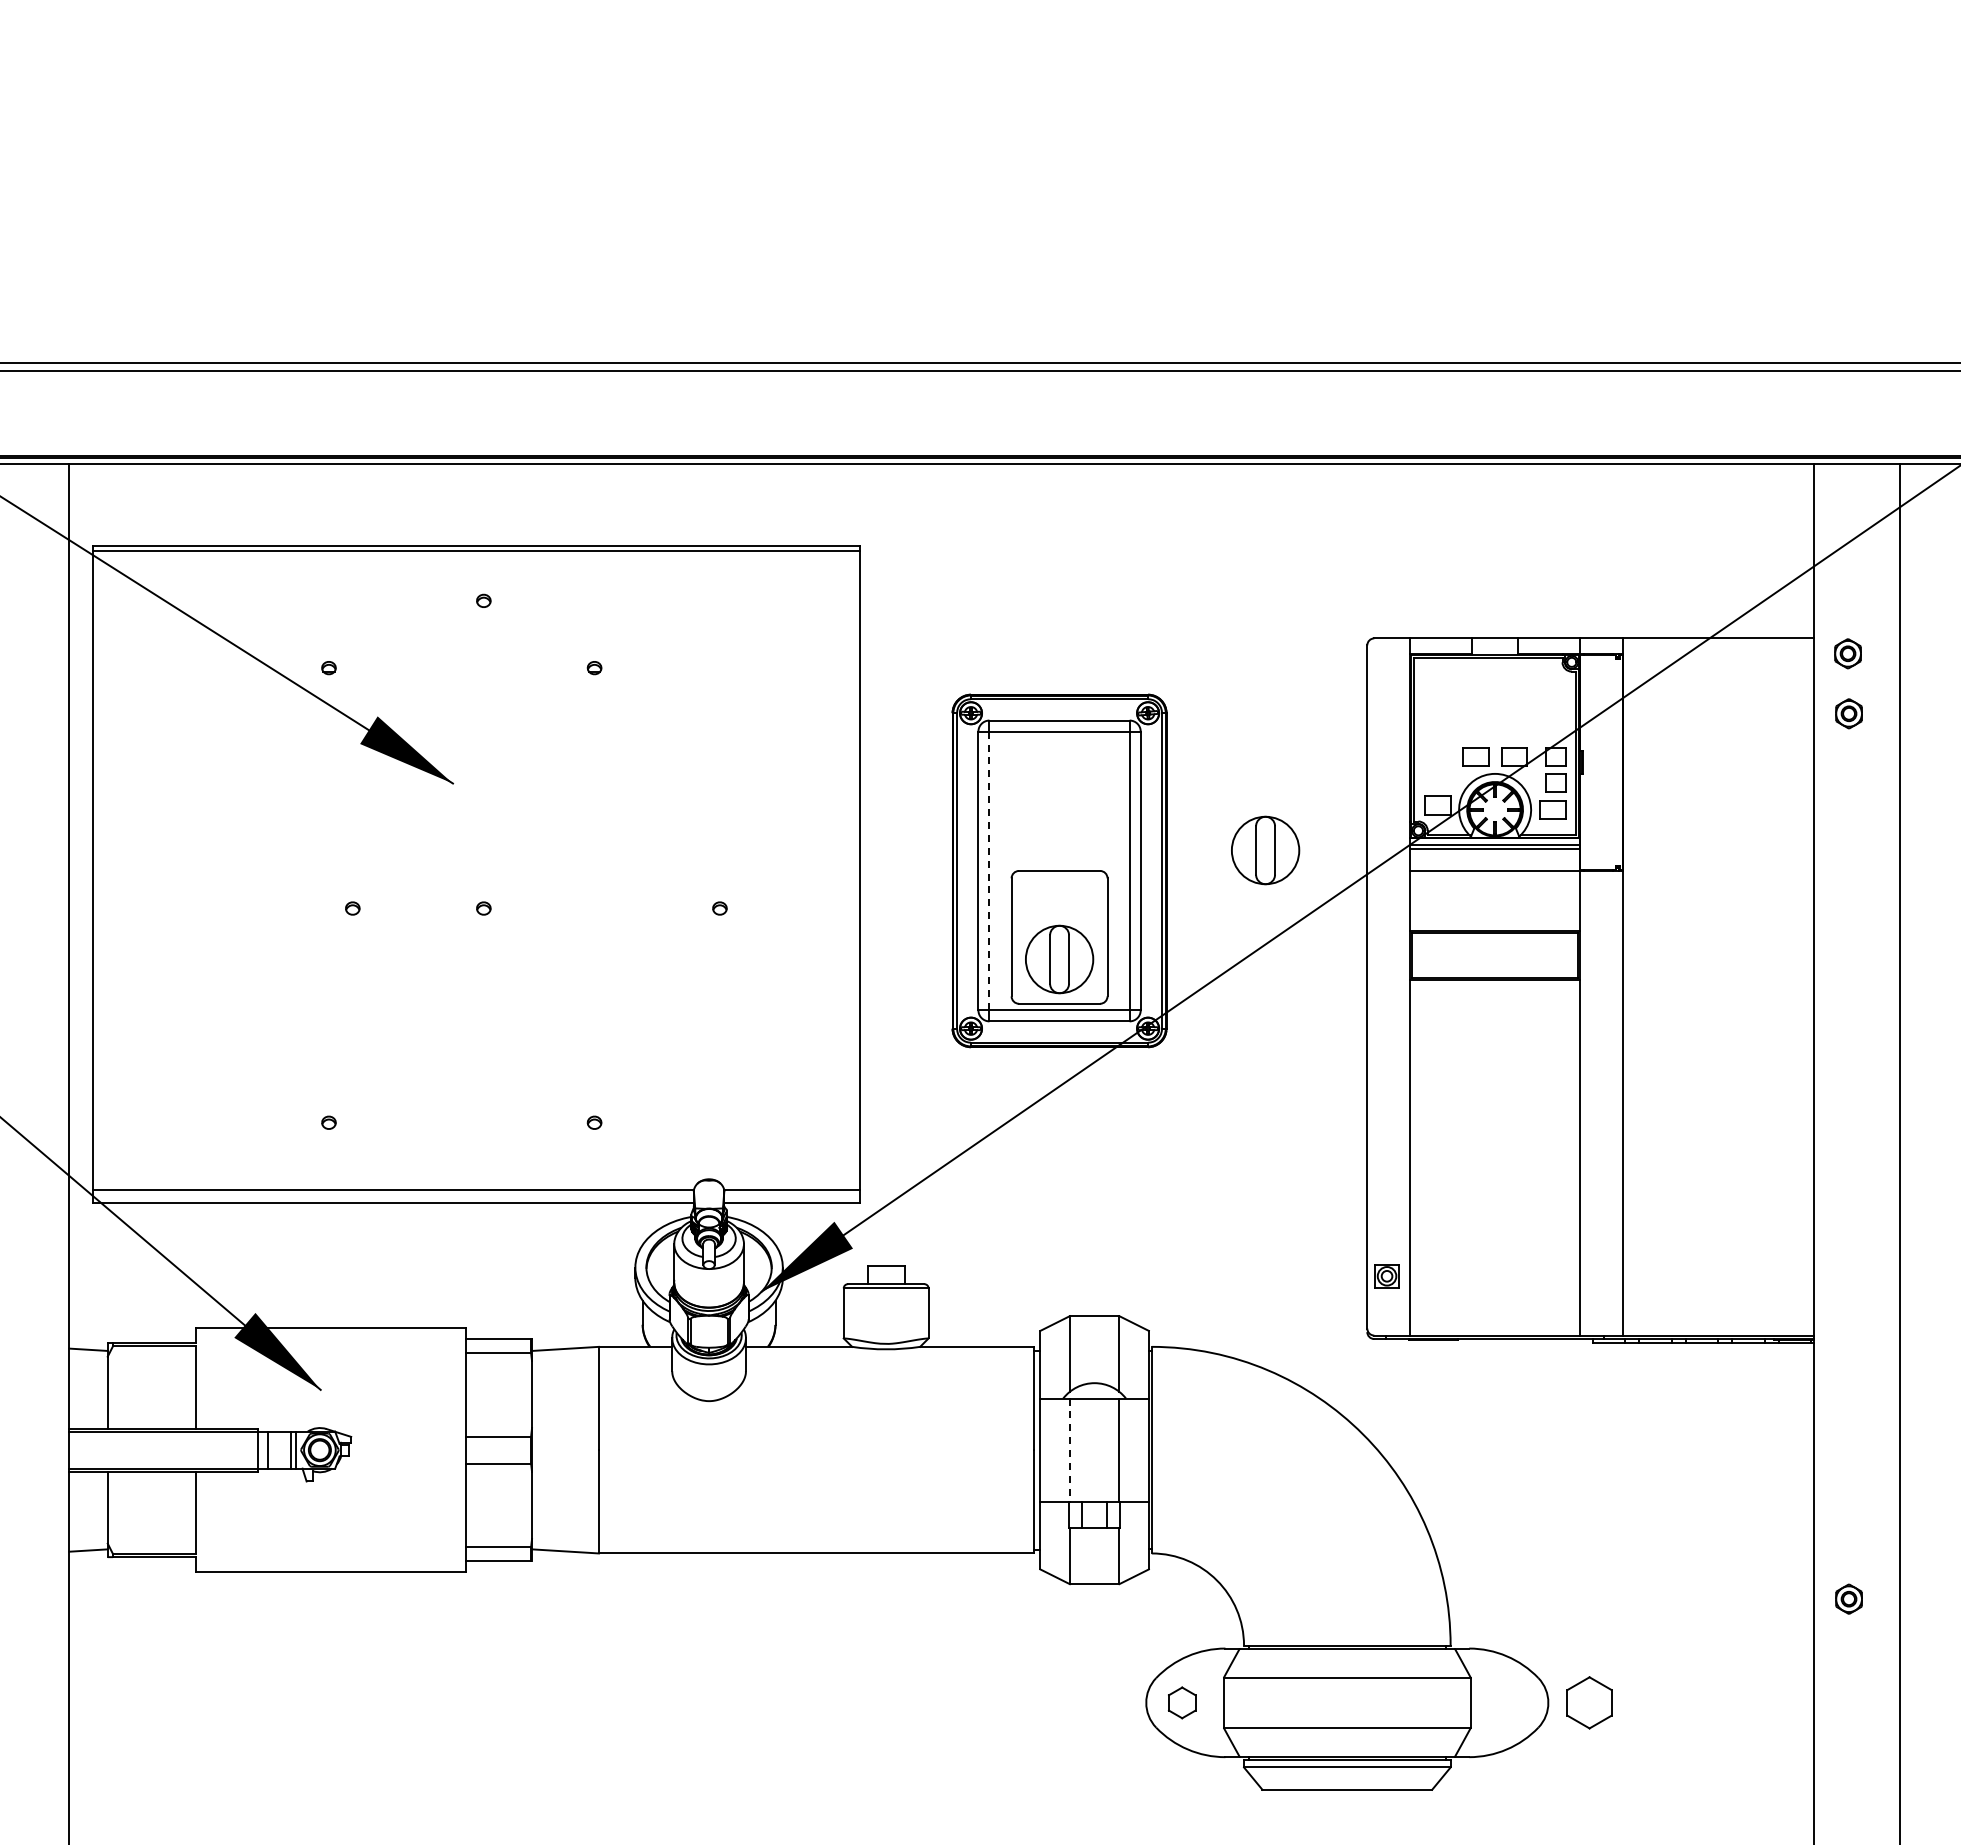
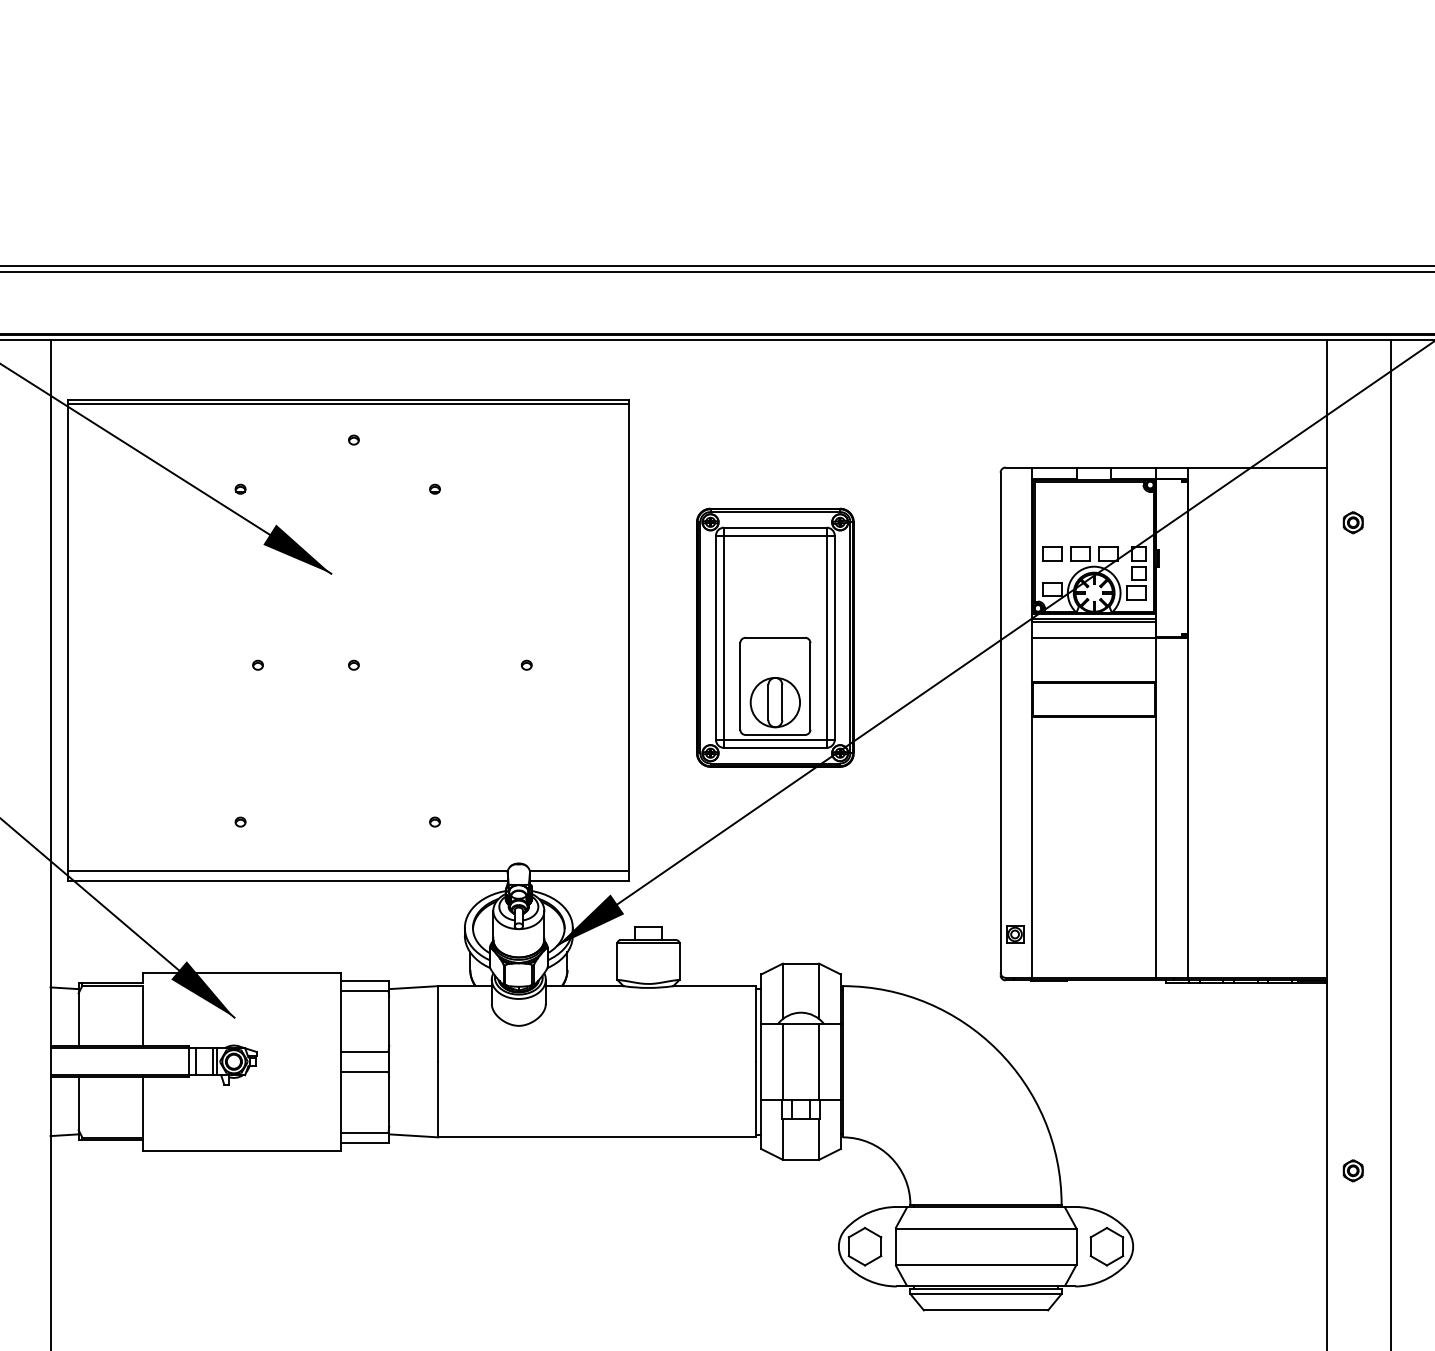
part: (1847, 653) -> (1352, 478), removed
part: (1437, 756) -> (1052, 553), added
part: (1265, 850) -> (926, 622), removed
line: (989, 871) -> (724, 638), dashed -> solid
line: (1069, 1450) -> (782, 1061), dashed -> solid
part: (1182, 1702) -> (865, 1246), size x1.67
part: (1589, 1702) -> (1106, 1246), moved

